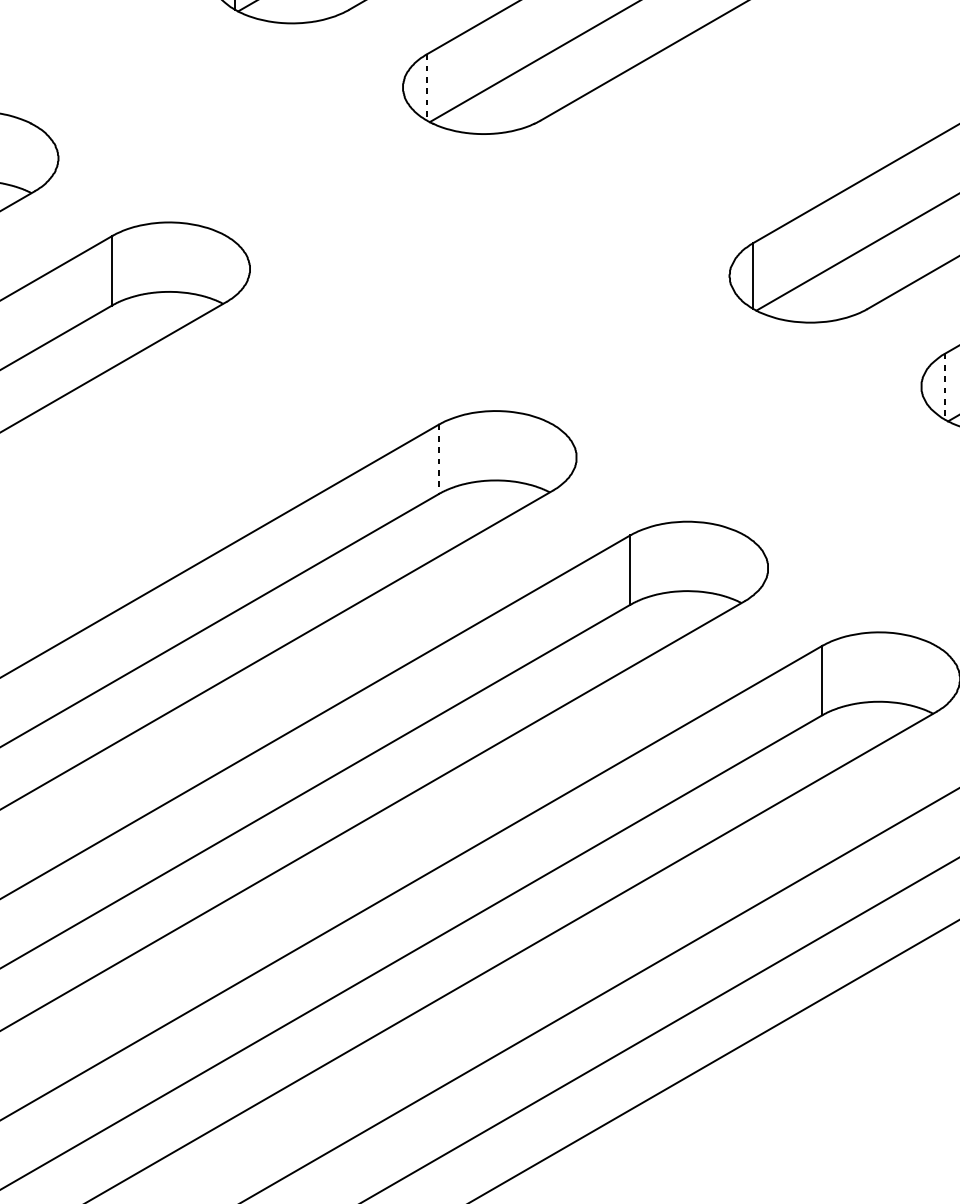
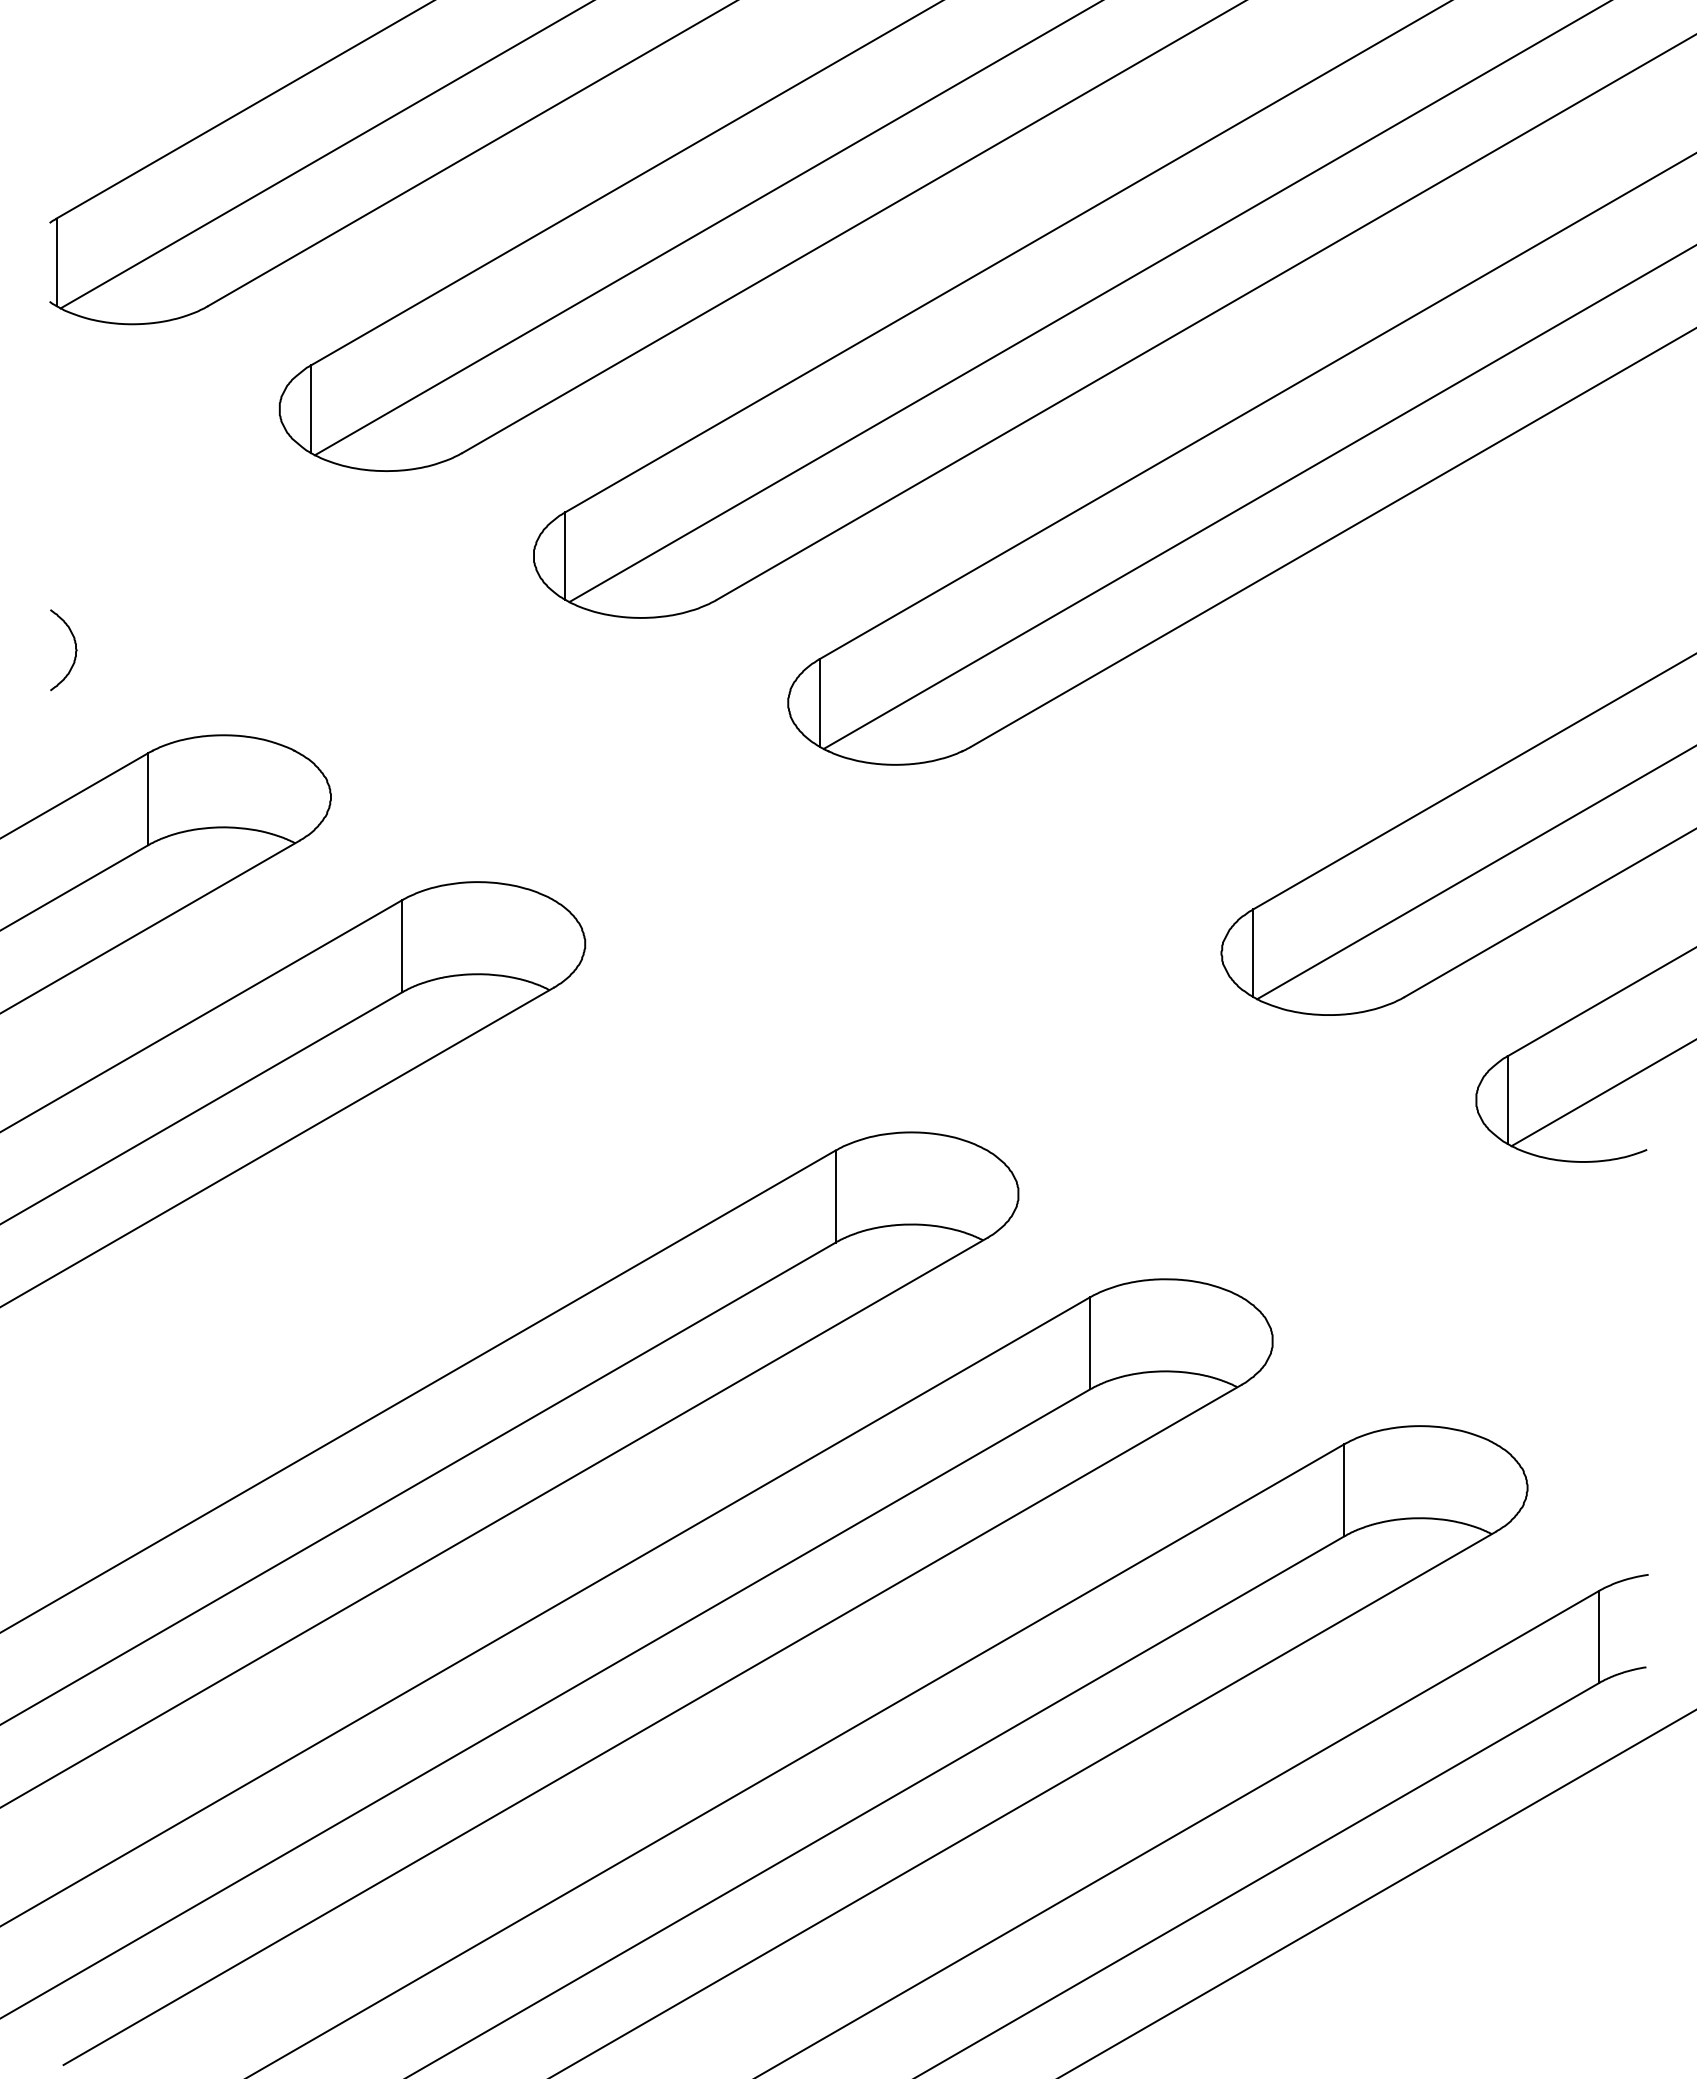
line: (426, 87) -> (819, 702), dashed -> solid
line: (945, 387) -> (1507, 1100), dashed -> solid
line: (438, 460) -> (835, 1197), dashed -> solid

